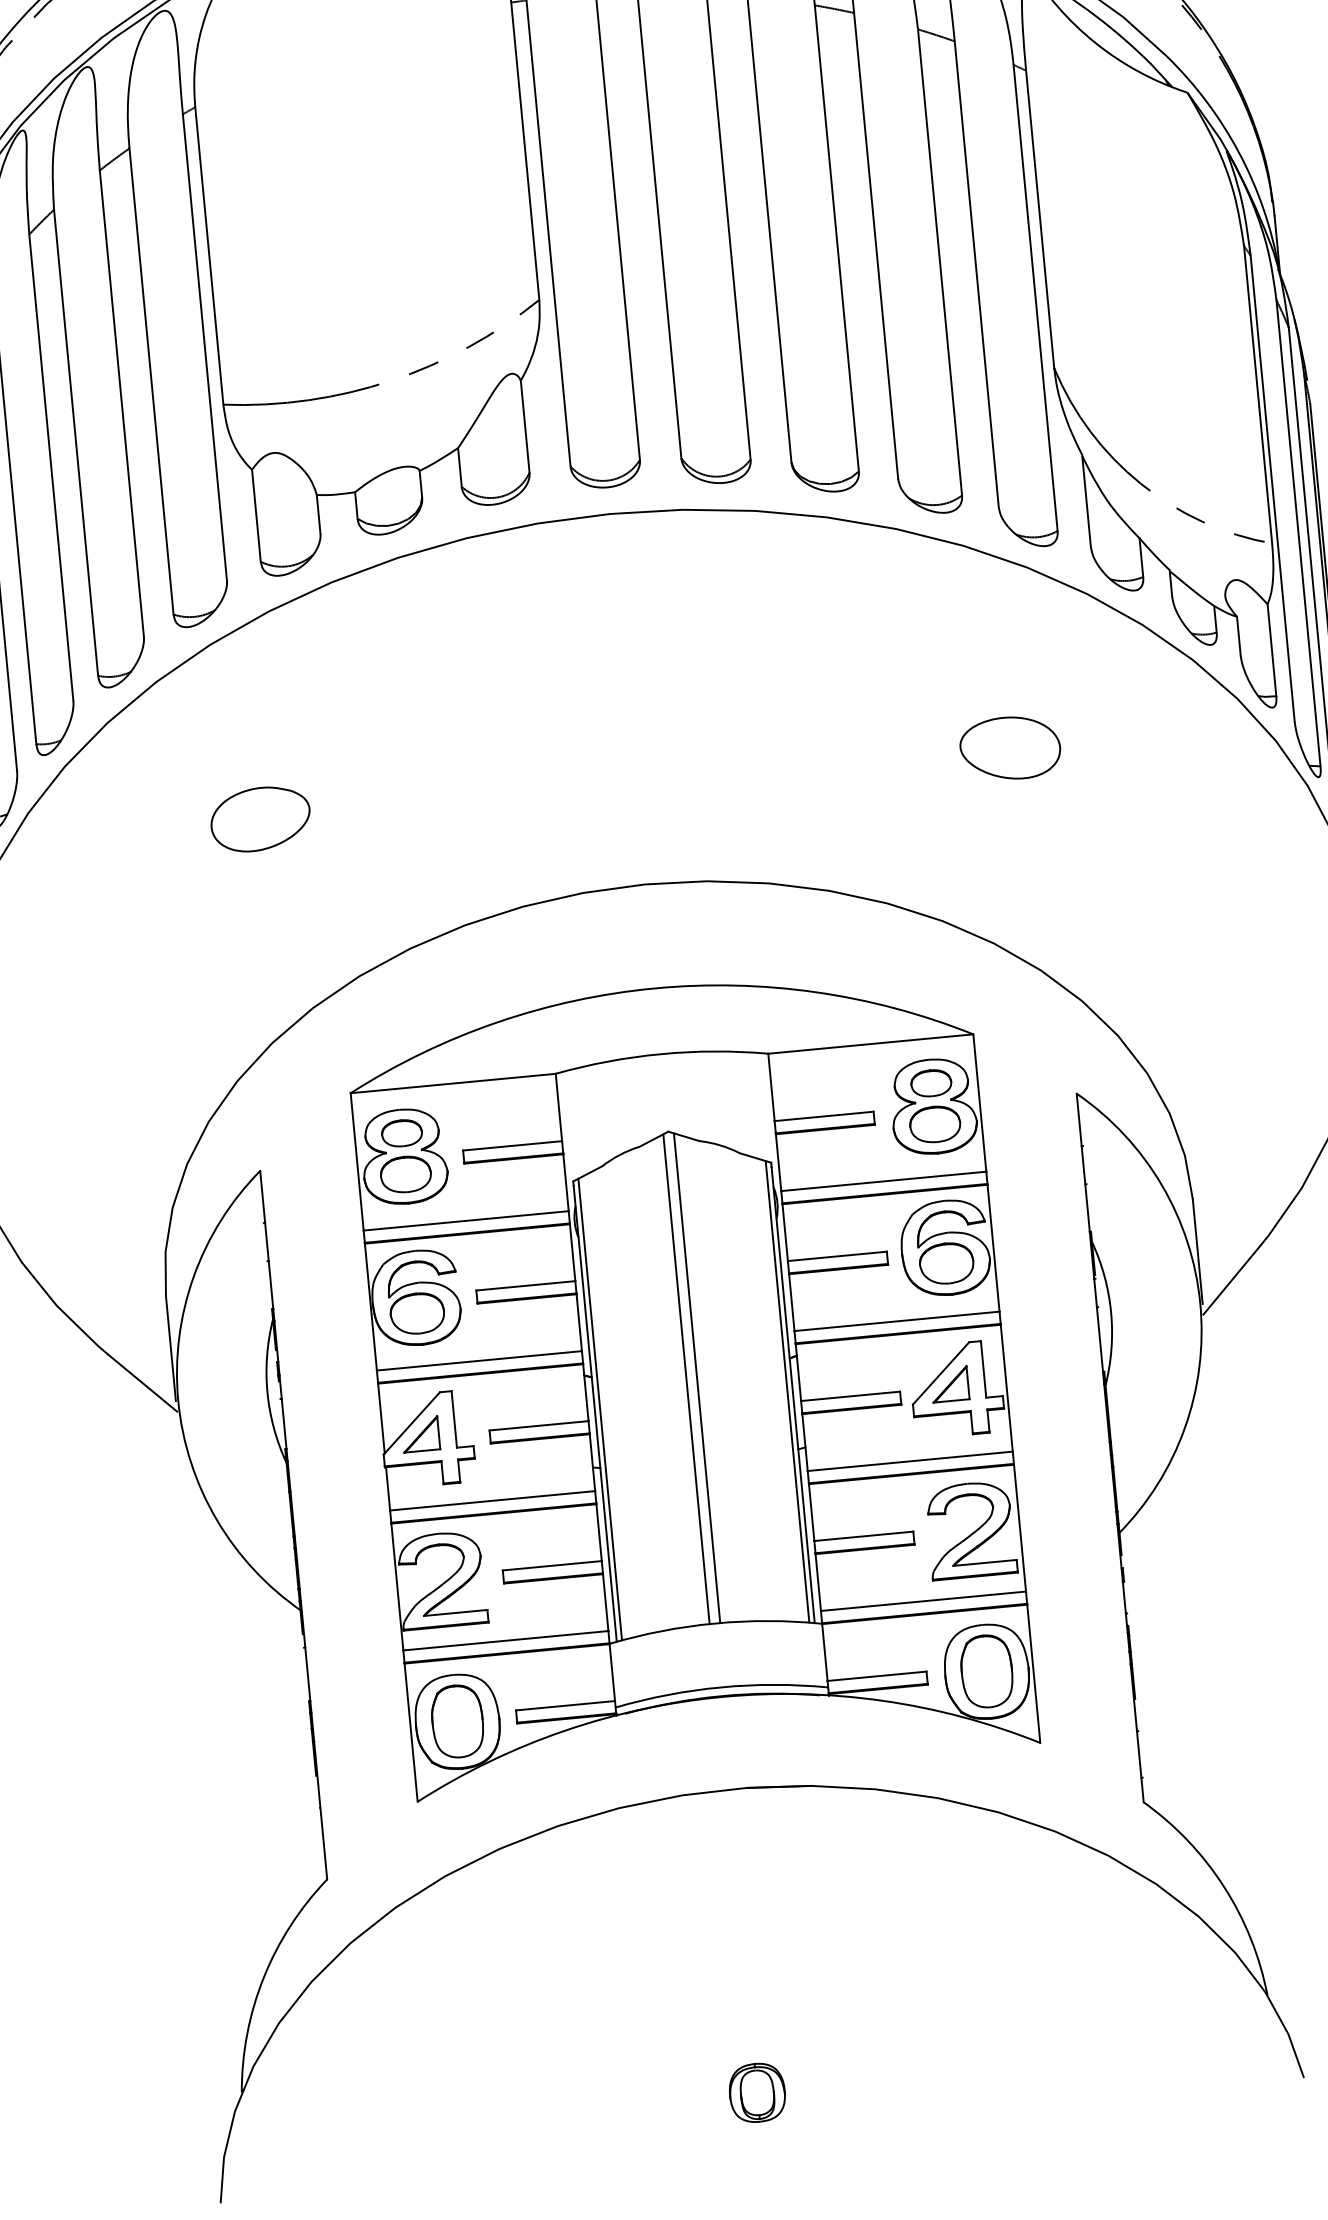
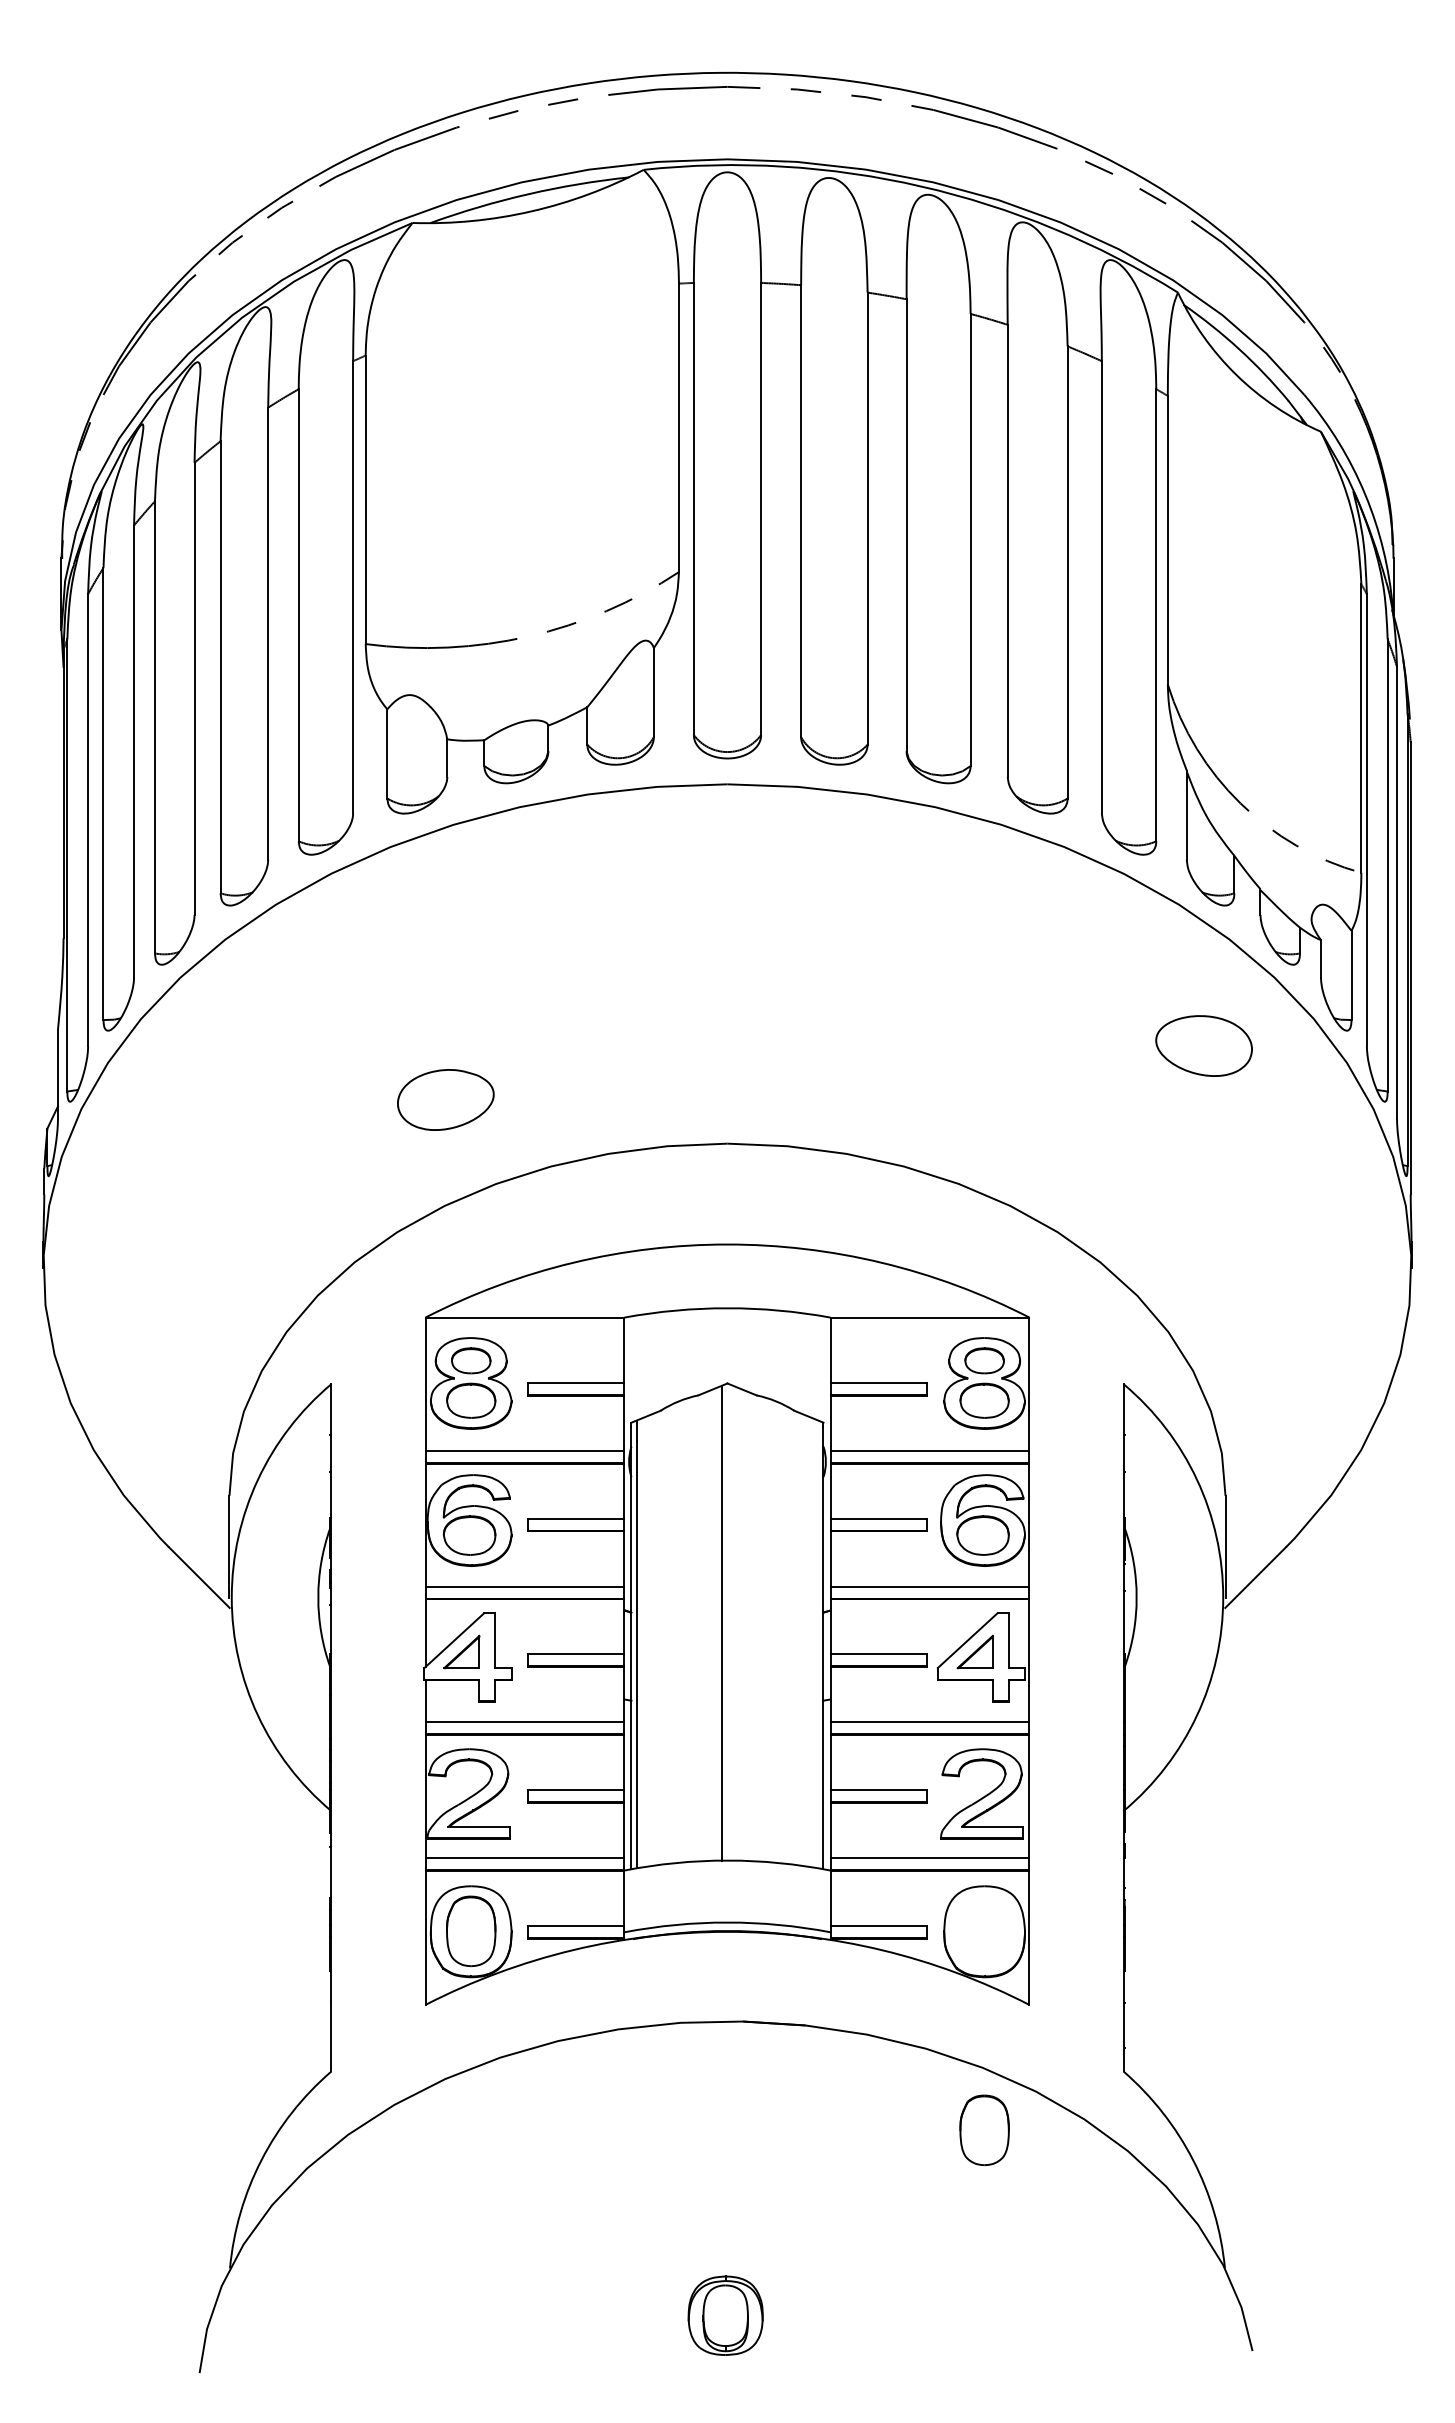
part: (1009, 747) -> (1203, 1045), moved
part: (260, 818) -> (445, 1099), moved
line: (696, 1377) -> (732, 1622), removed
line: (787, 1391) -> (818, 1644), removed
part: (986, 1671) -> (984, 2130), moved
part: (757, 2092) -> (725, 2315), size x1.4

